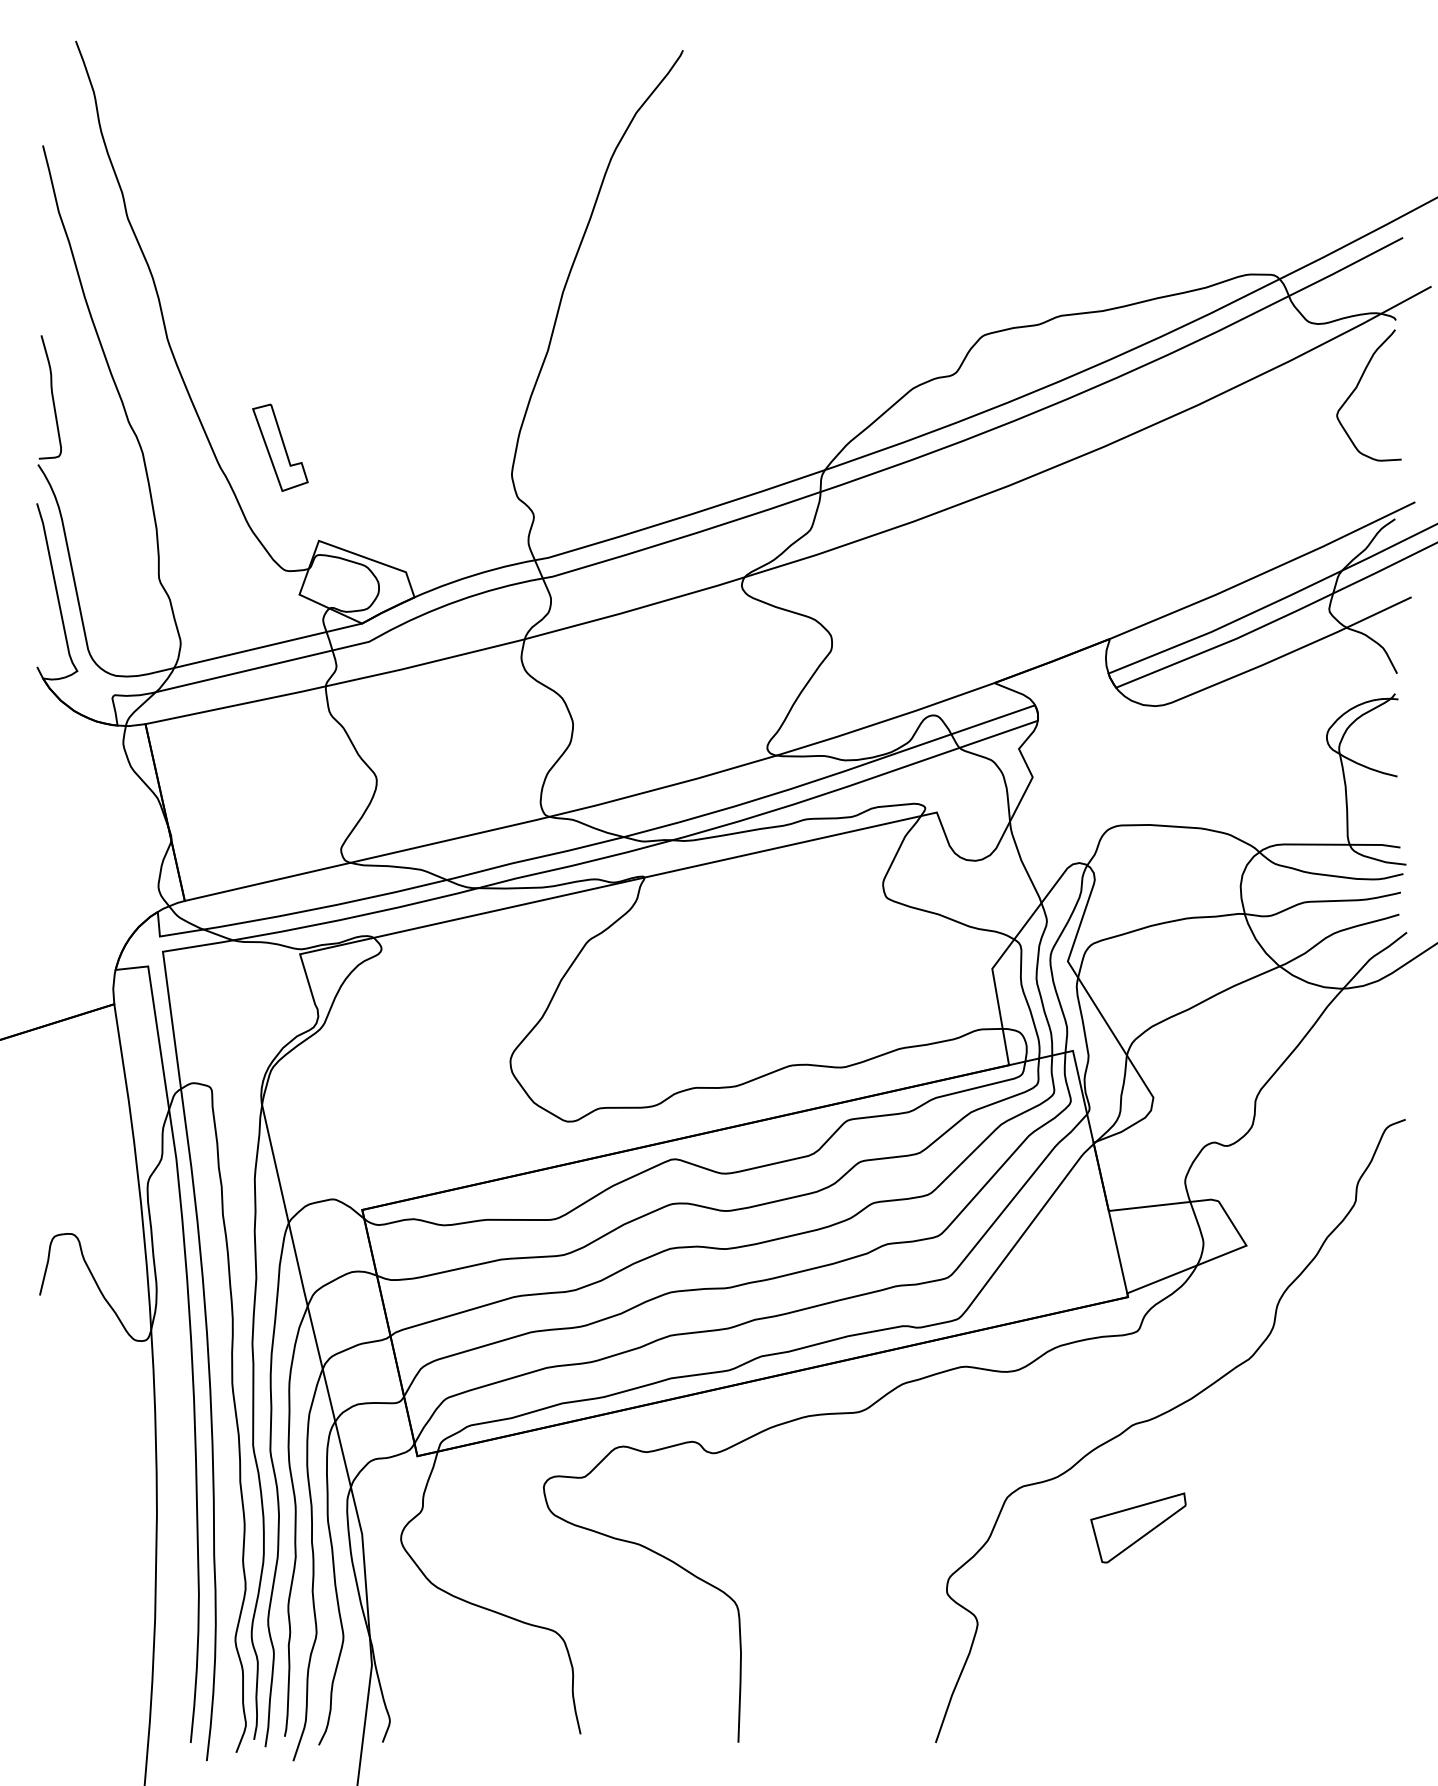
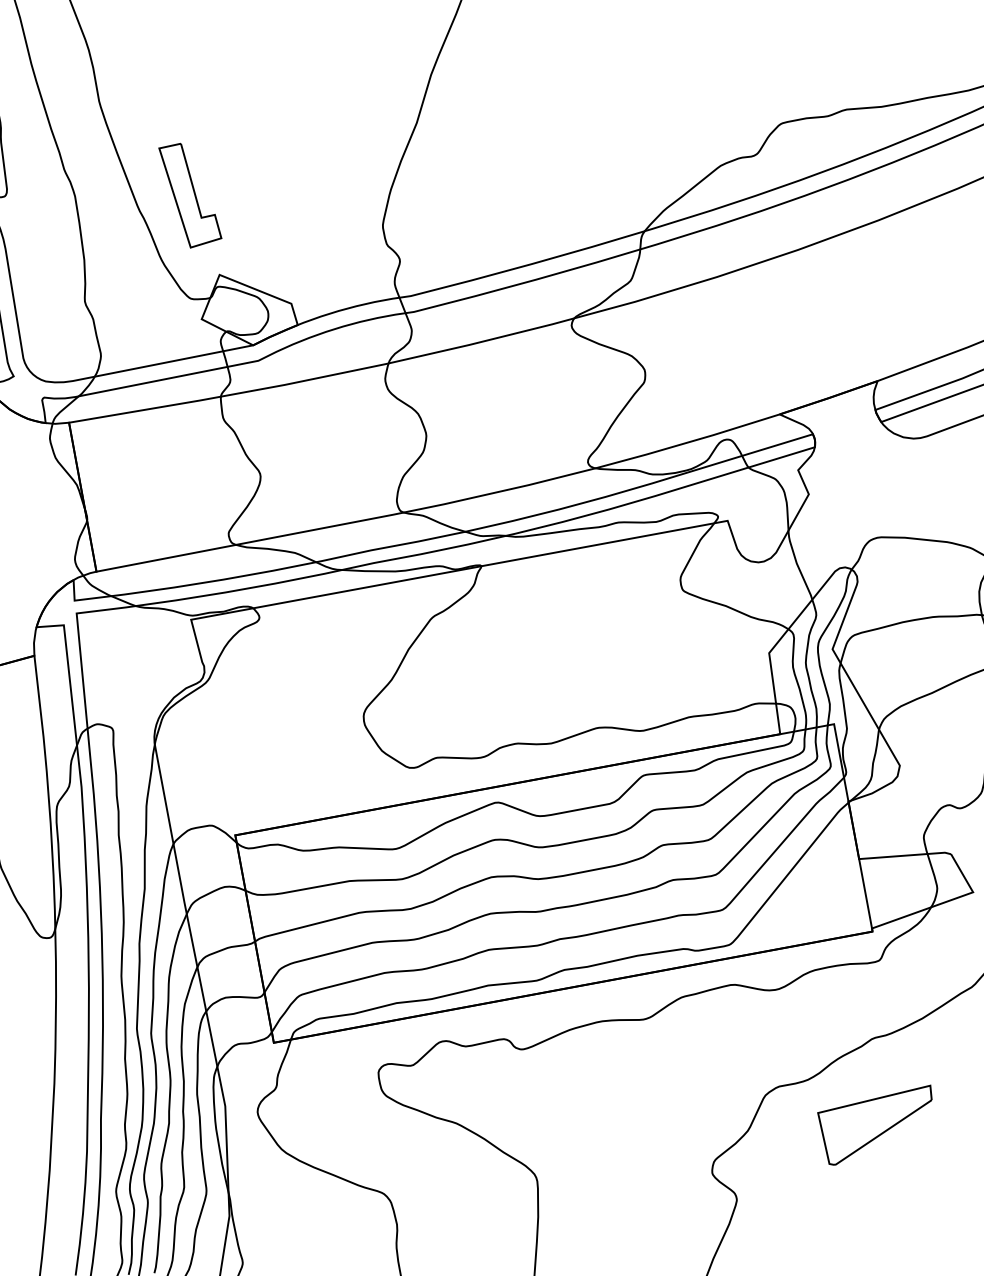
part: (280, 447) -> (190, 195), size x1.43
part: (1138, 1527) -> (874, 1124), size x1.43

